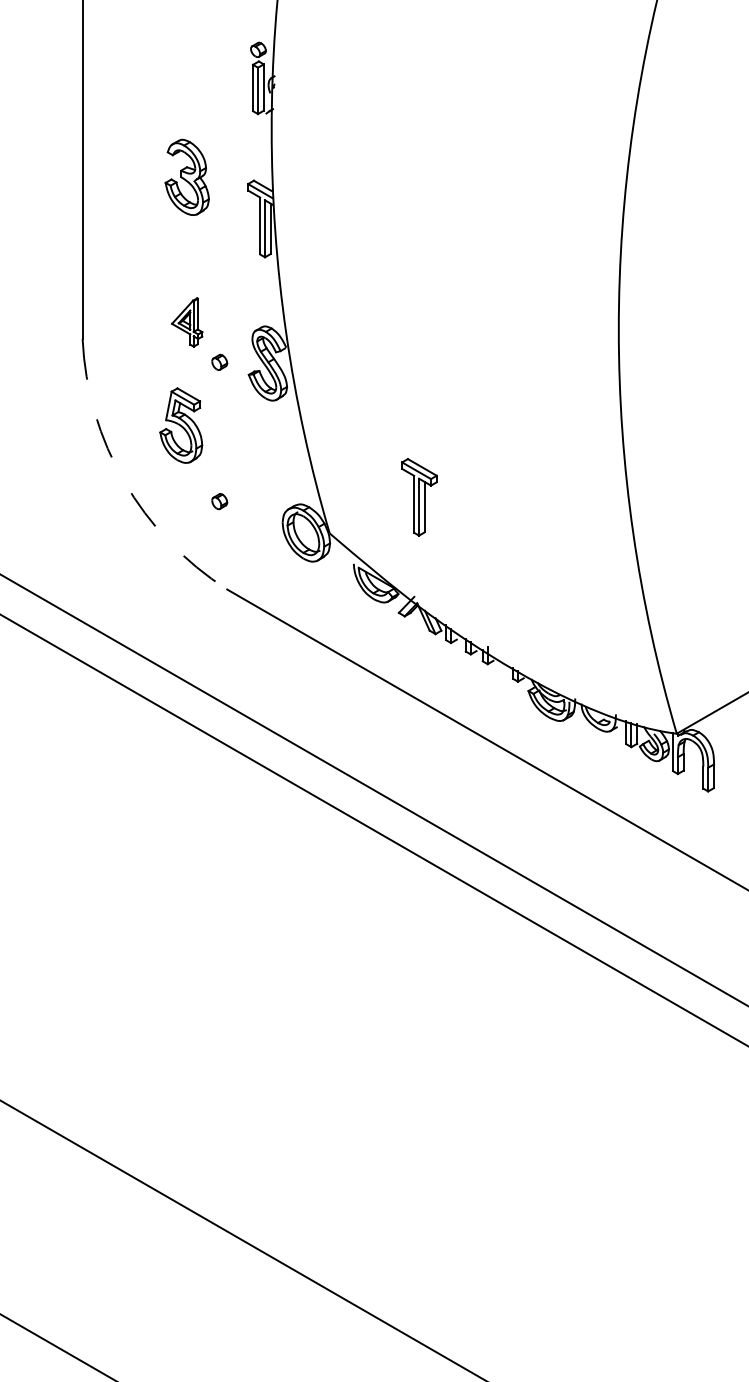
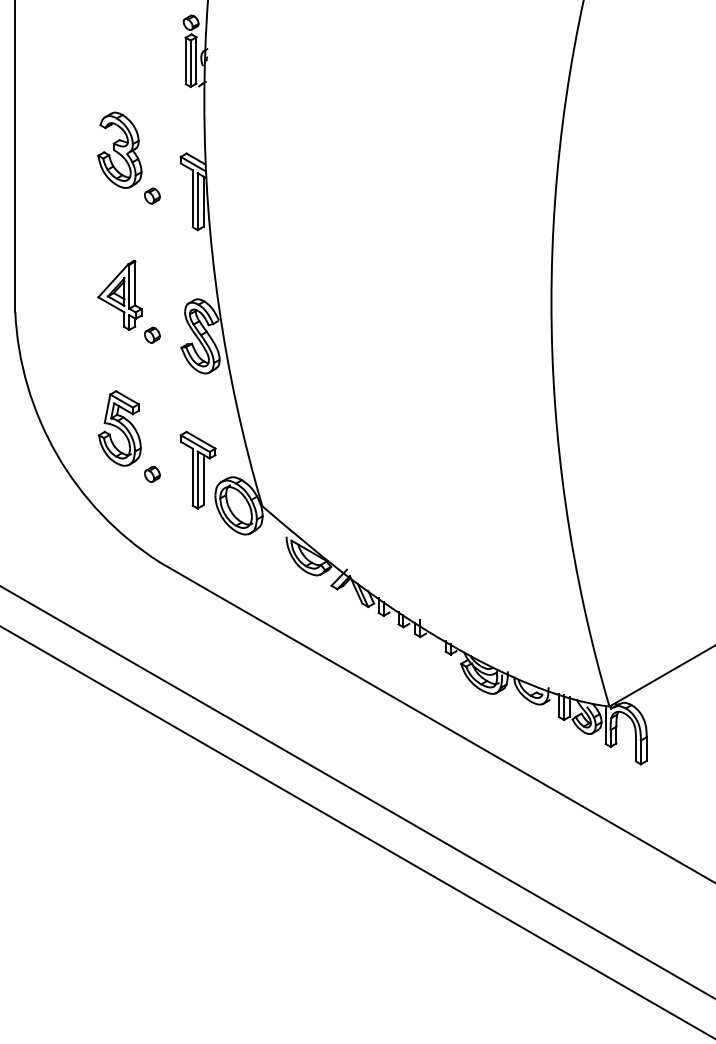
part: (219, 222) -> (152, 195), added
part: (186, 322) -> (119, 295), size x1.43
part: (181, 425) -> (120, 428), moved
arc: (124, 481) -> (57, 454), dashed -> solid
part: (419, 497) -> (198, 470), moved

